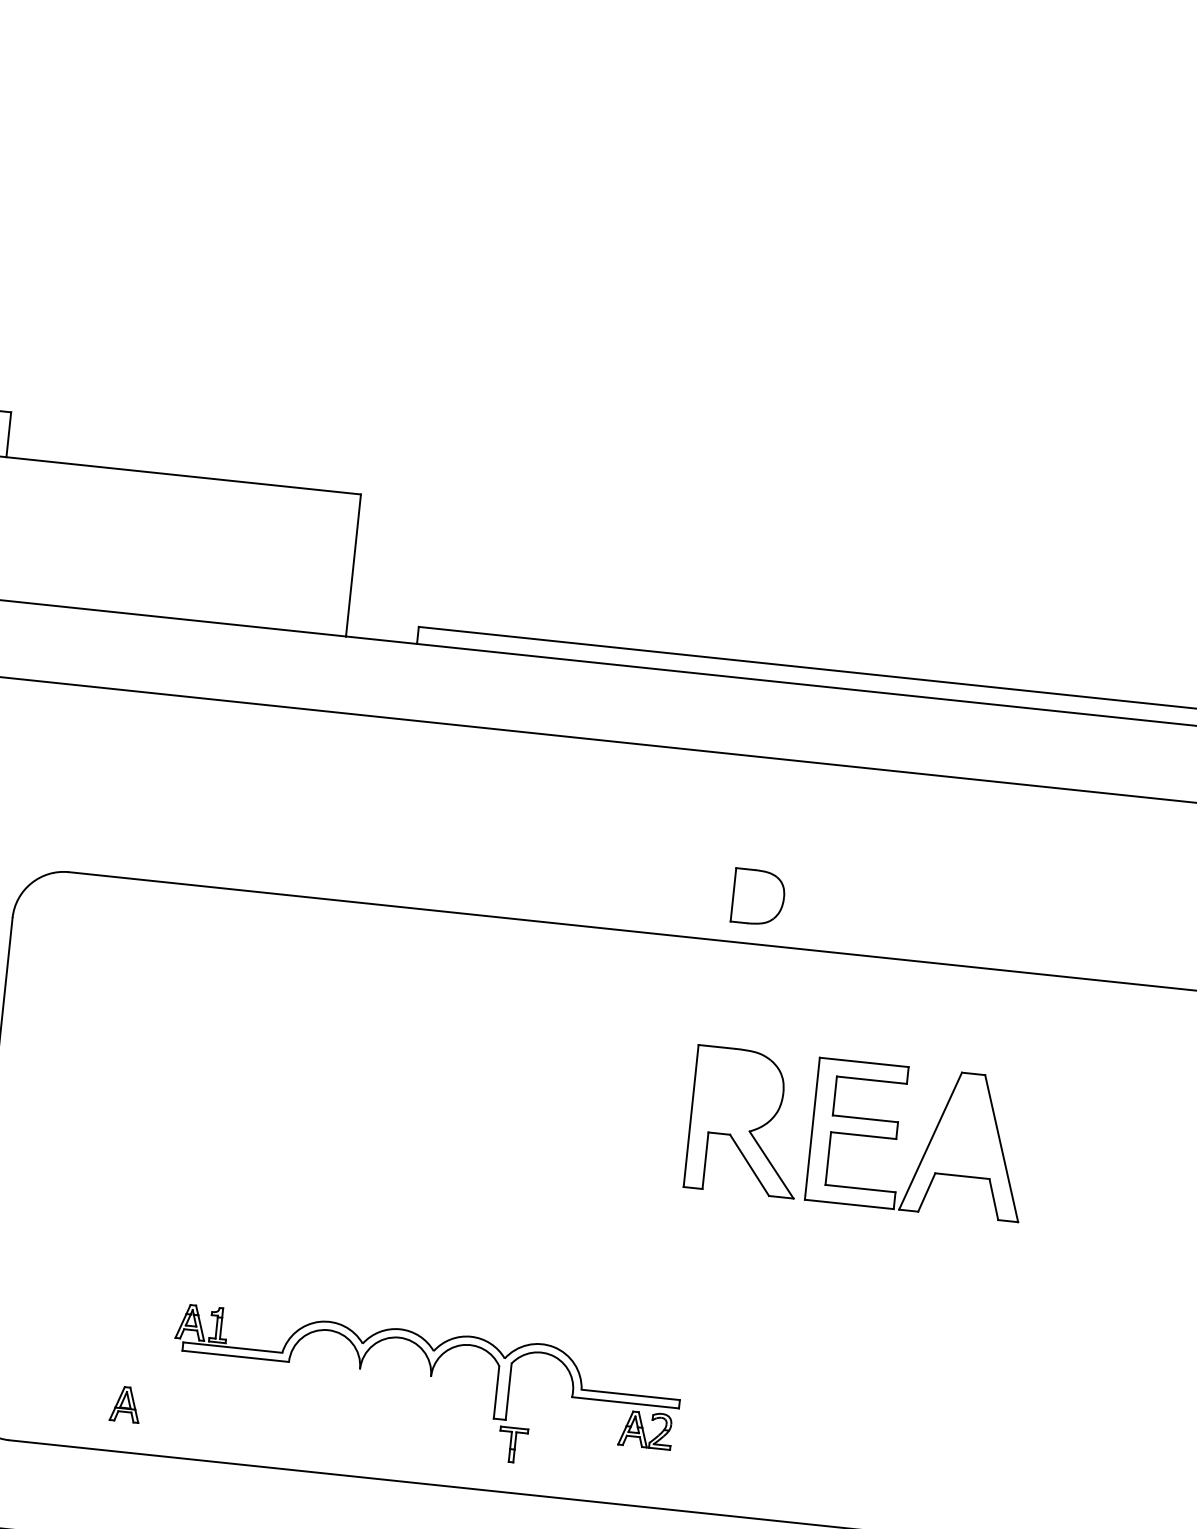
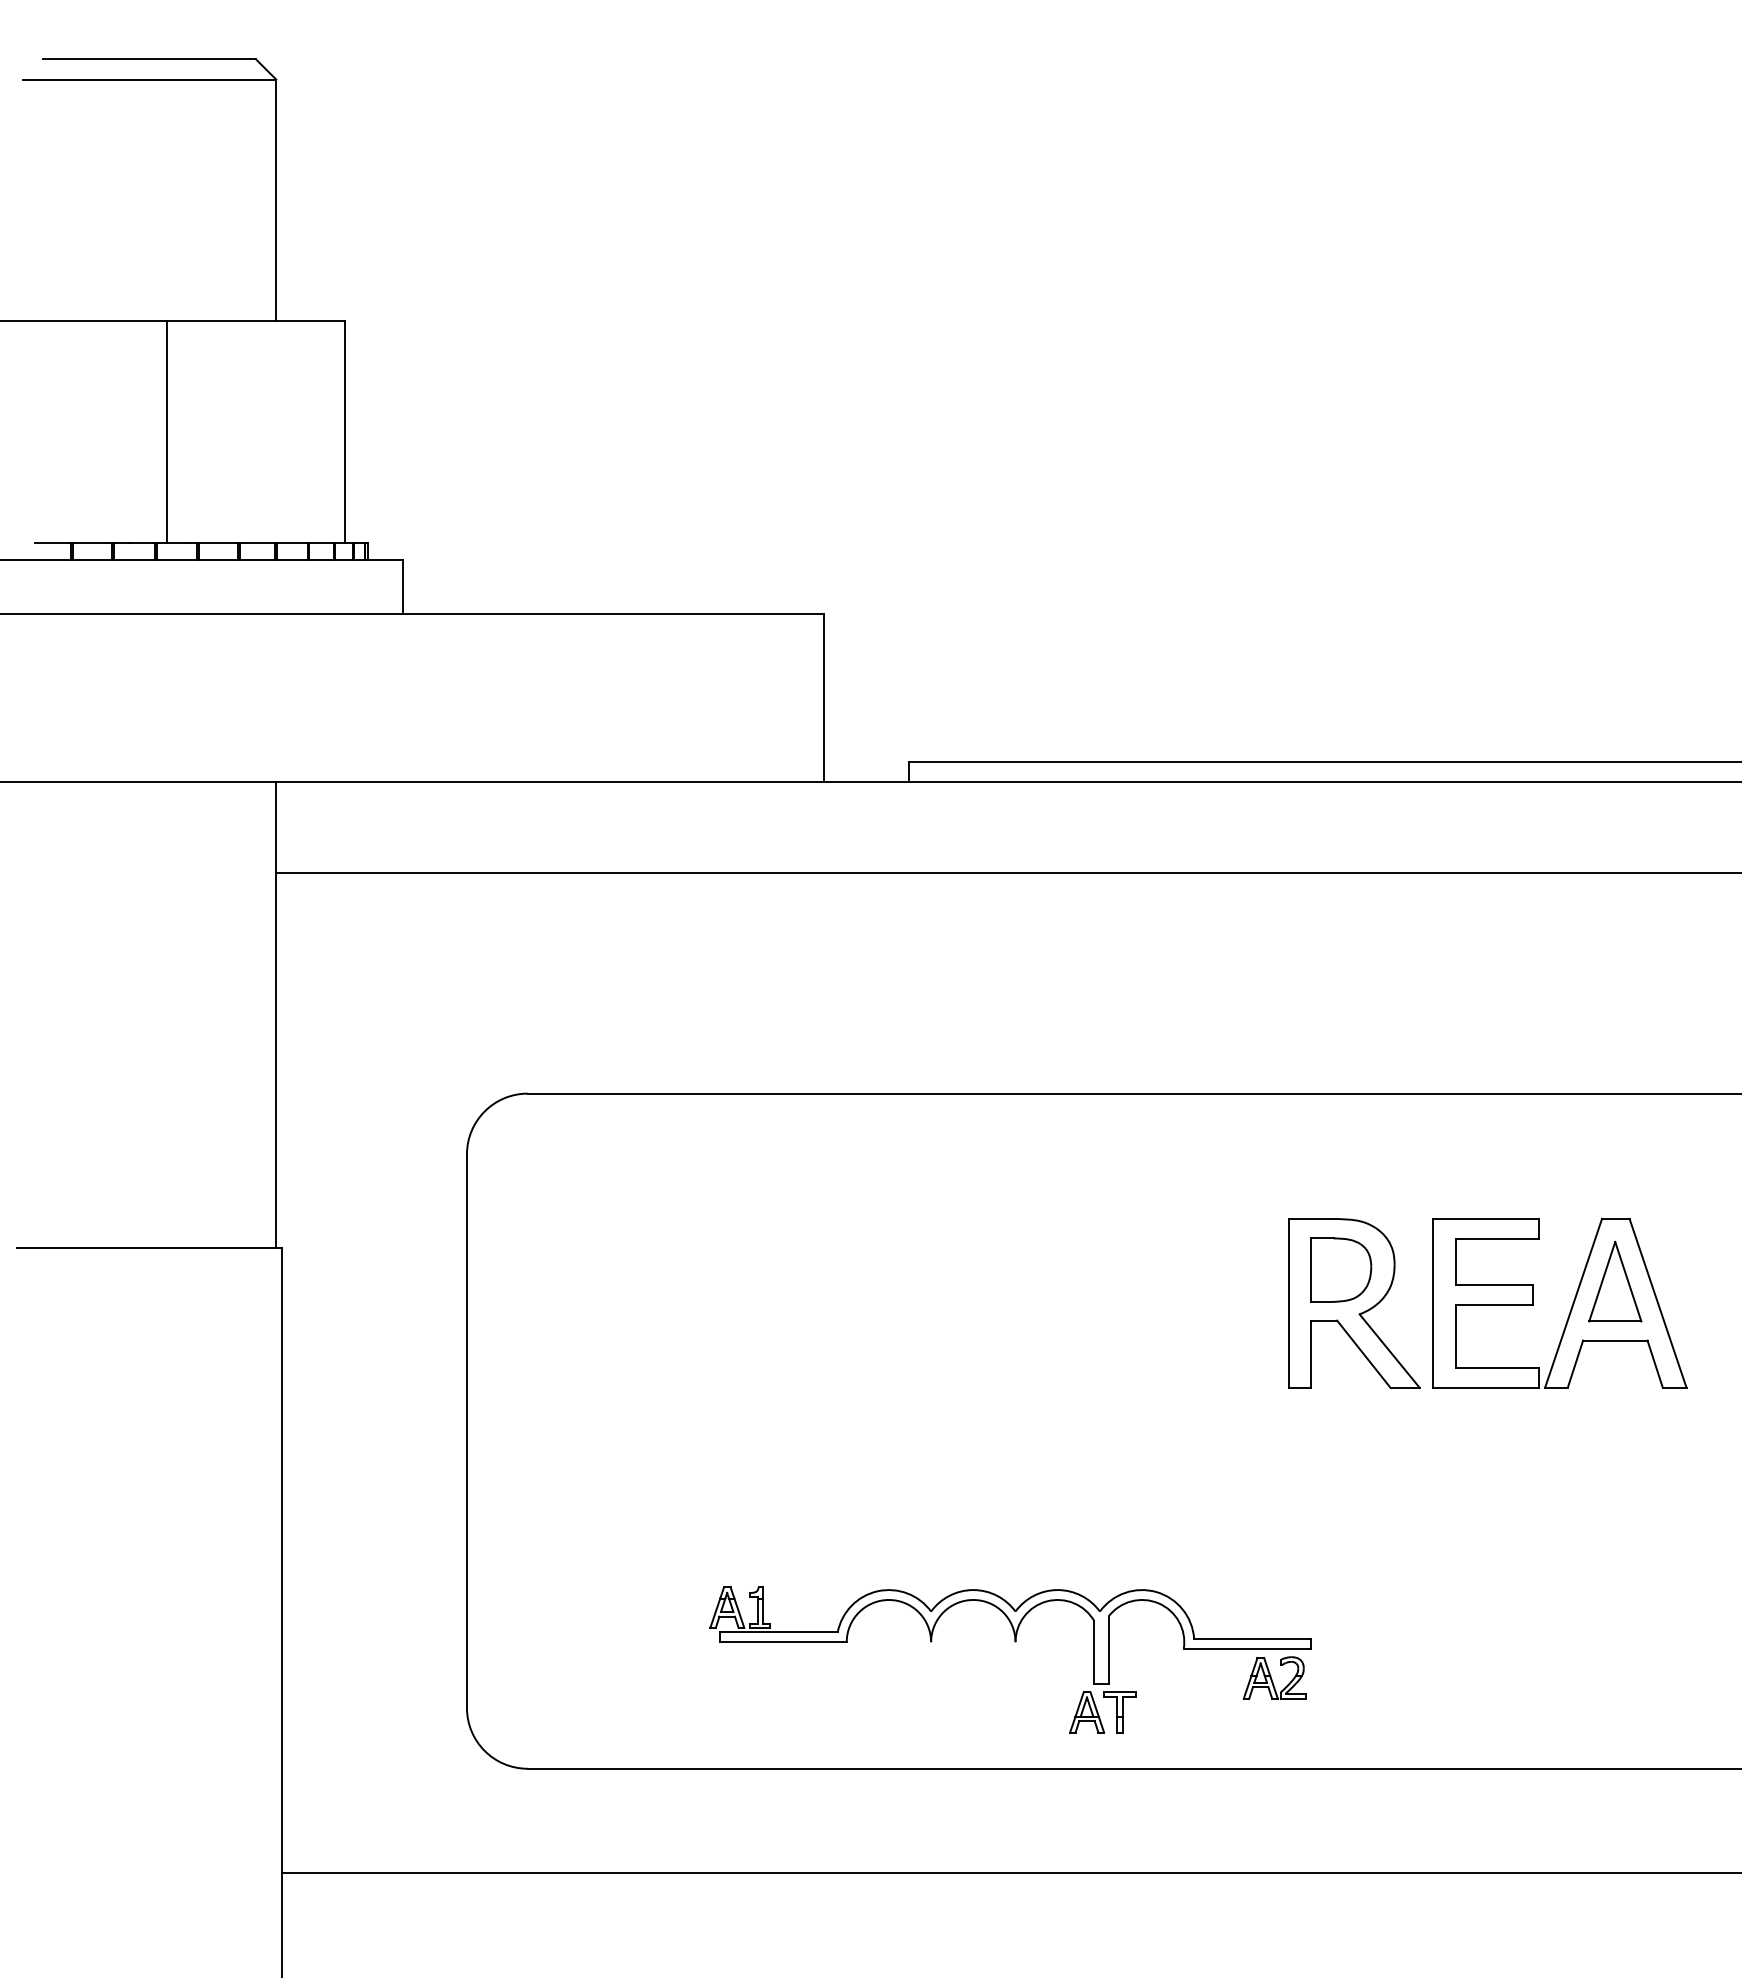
part: (758, 896) -> (1341, 1269), moved
part: (967, 1126) -> (1615, 1281), added
part: (125, 1404) -> (1086, 1712), moved

